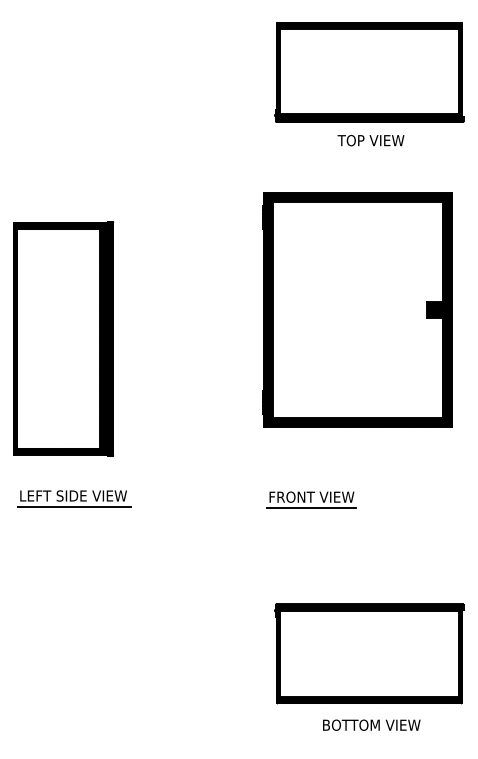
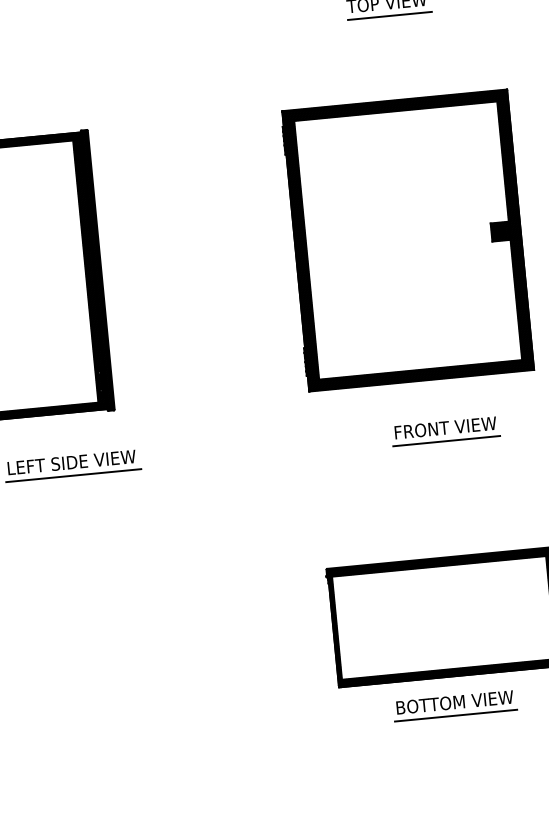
line: (372, 151) -> (389, 15), added
part: (357, 309) -> (407, 239), moved
part: (311, 499) -> (445, 430), moved
line: (371, 736) -> (456, 715), added

